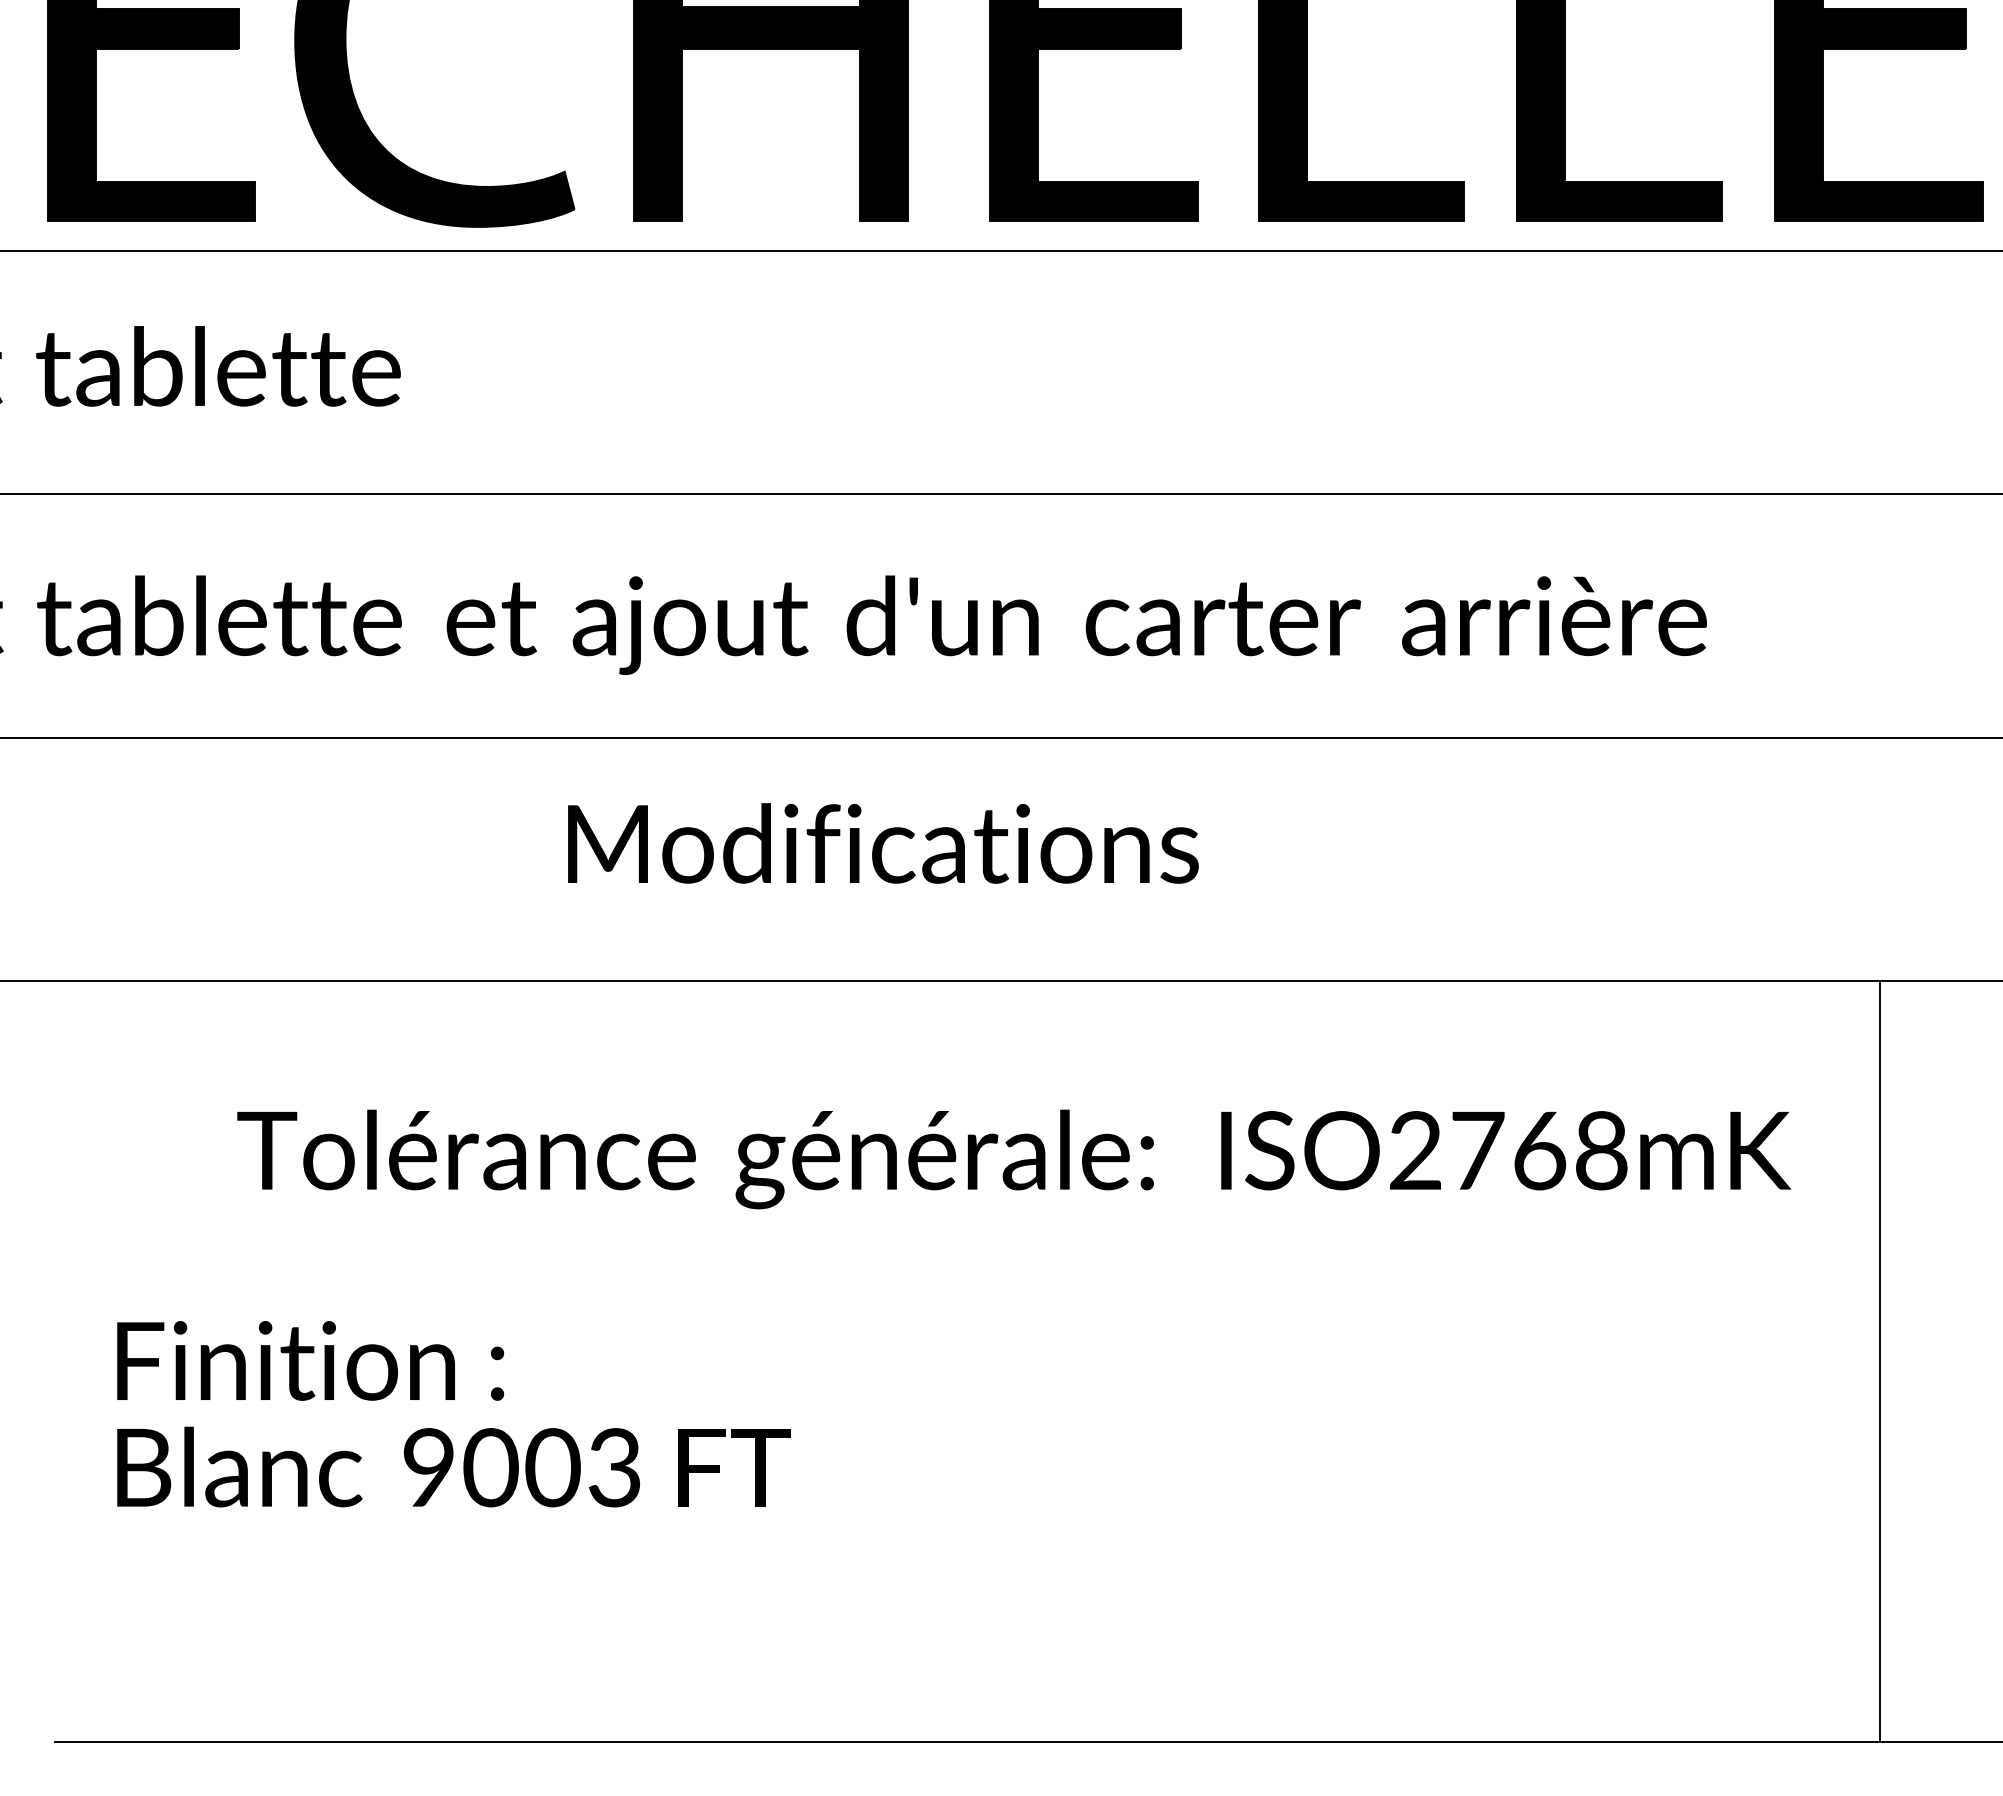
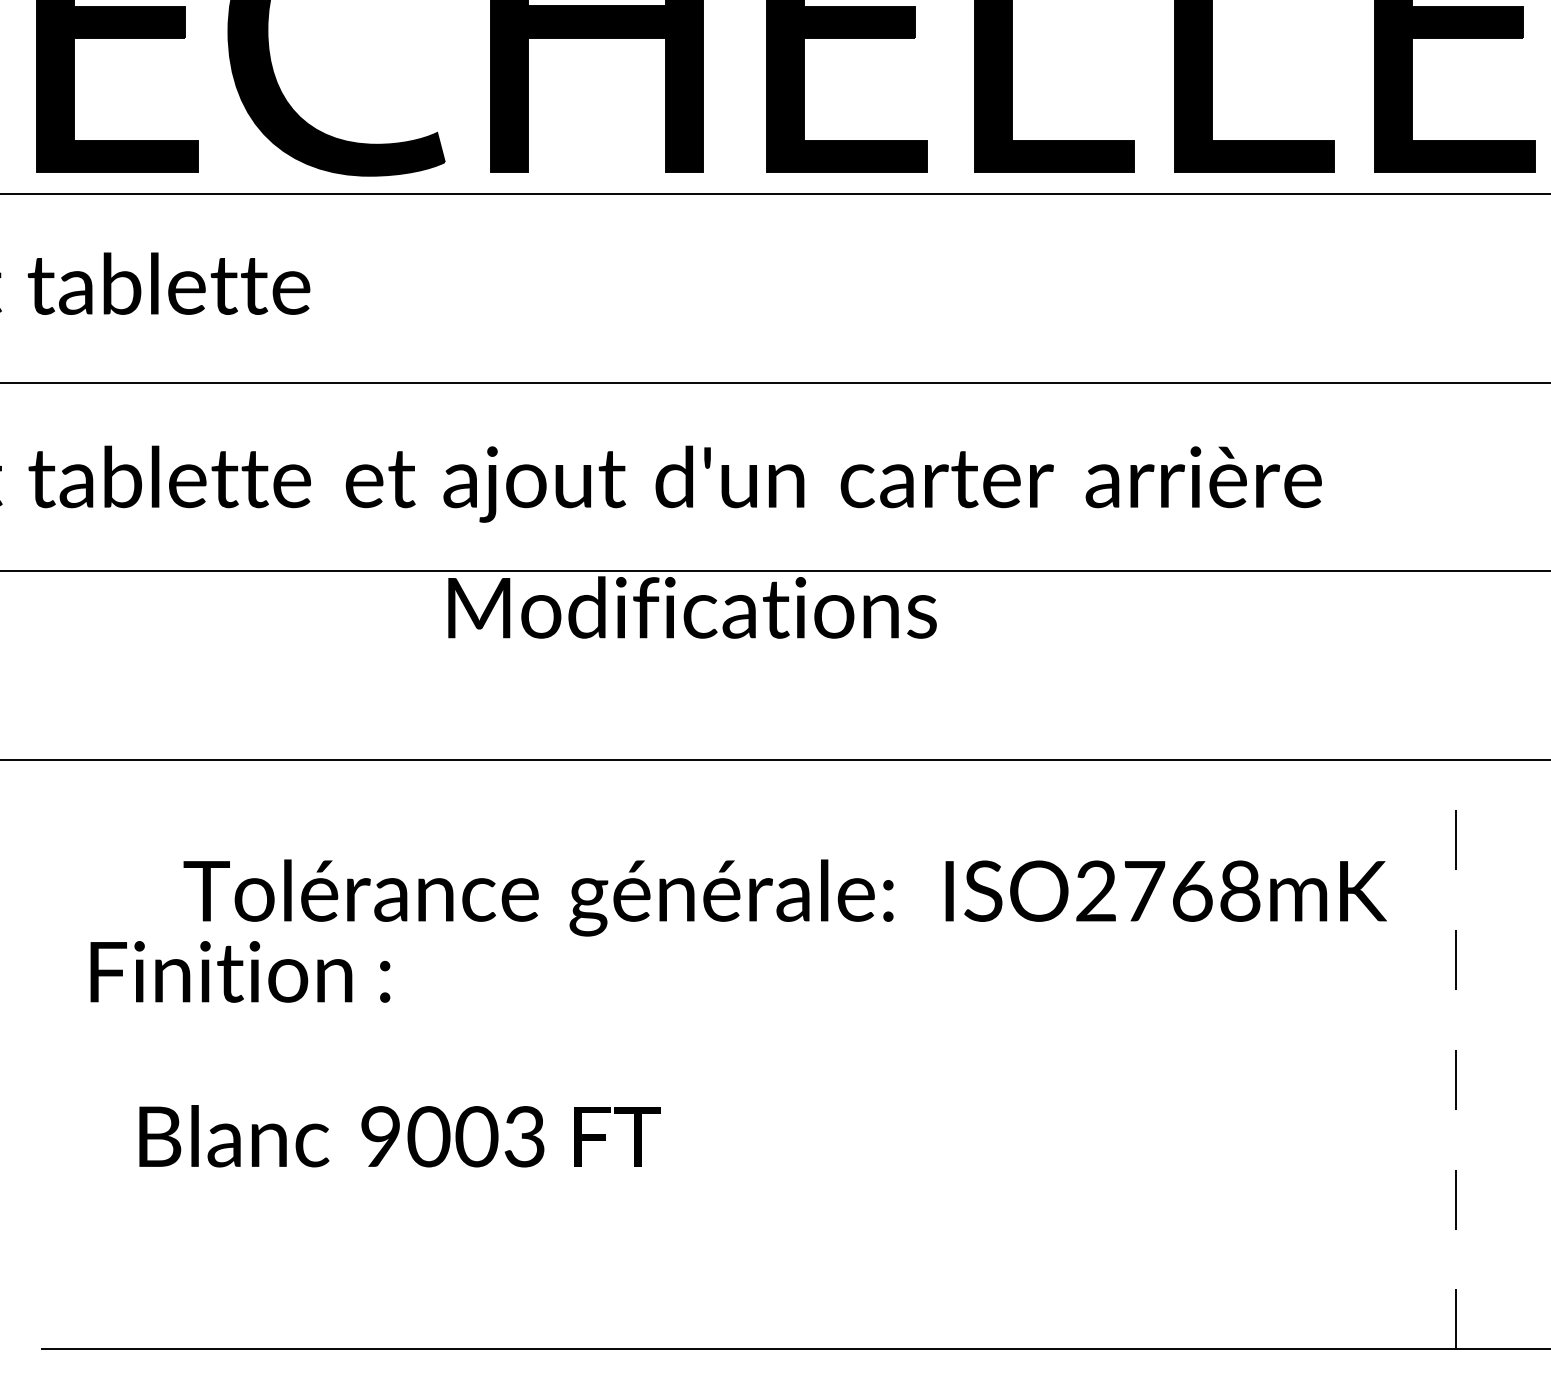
text: (883, 843) -> (692, 607), moved
text: (310, 1360) -> (240, 971), moved
line: (1880, 1361) -> (1456, 1054), solid -> dashed
text: (453, 1466) -> (399, 1135), moved

